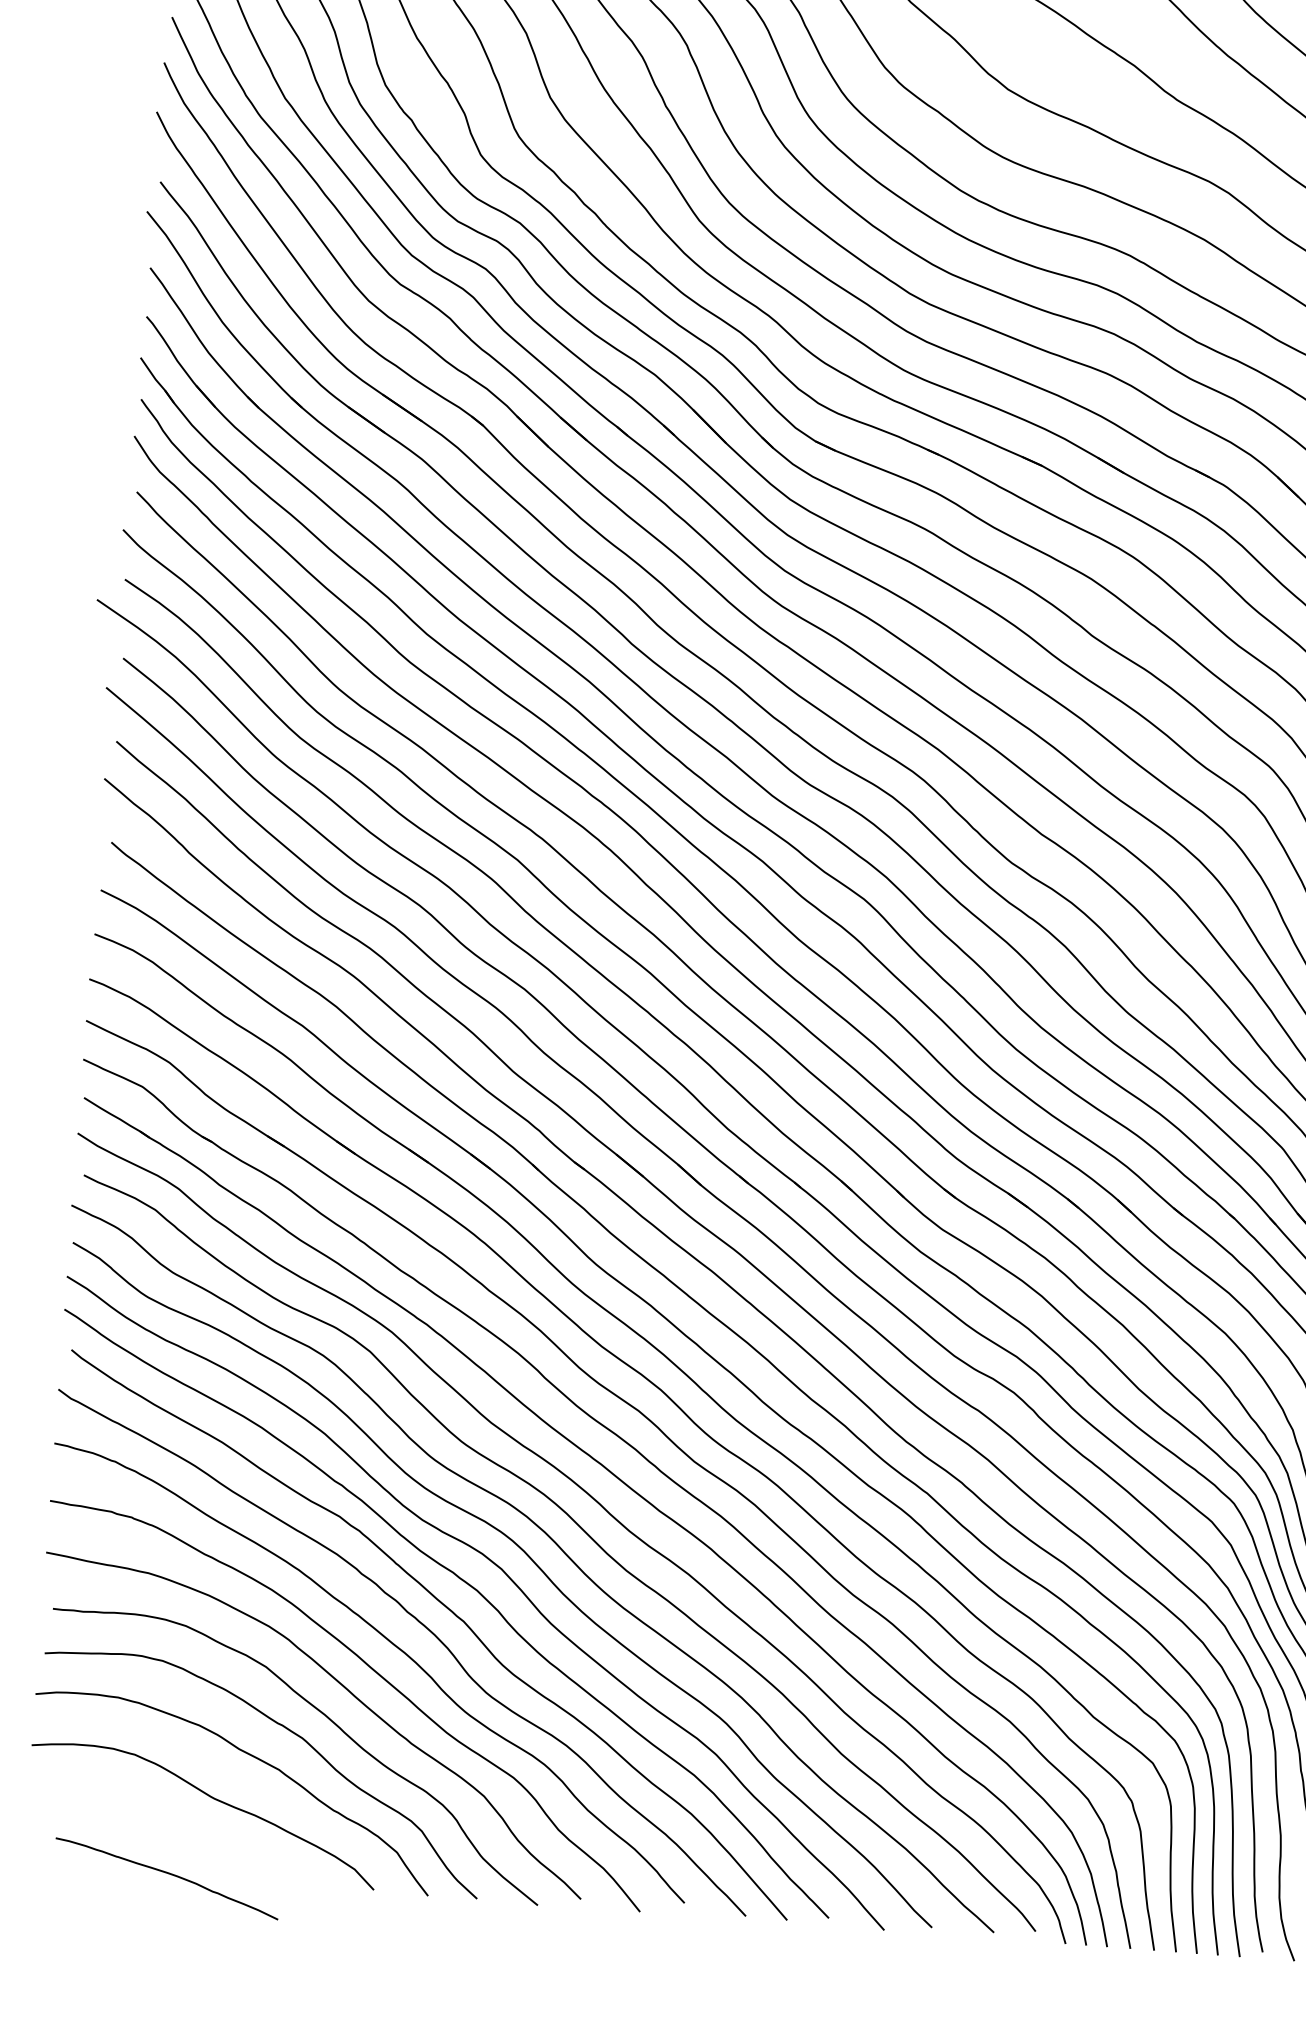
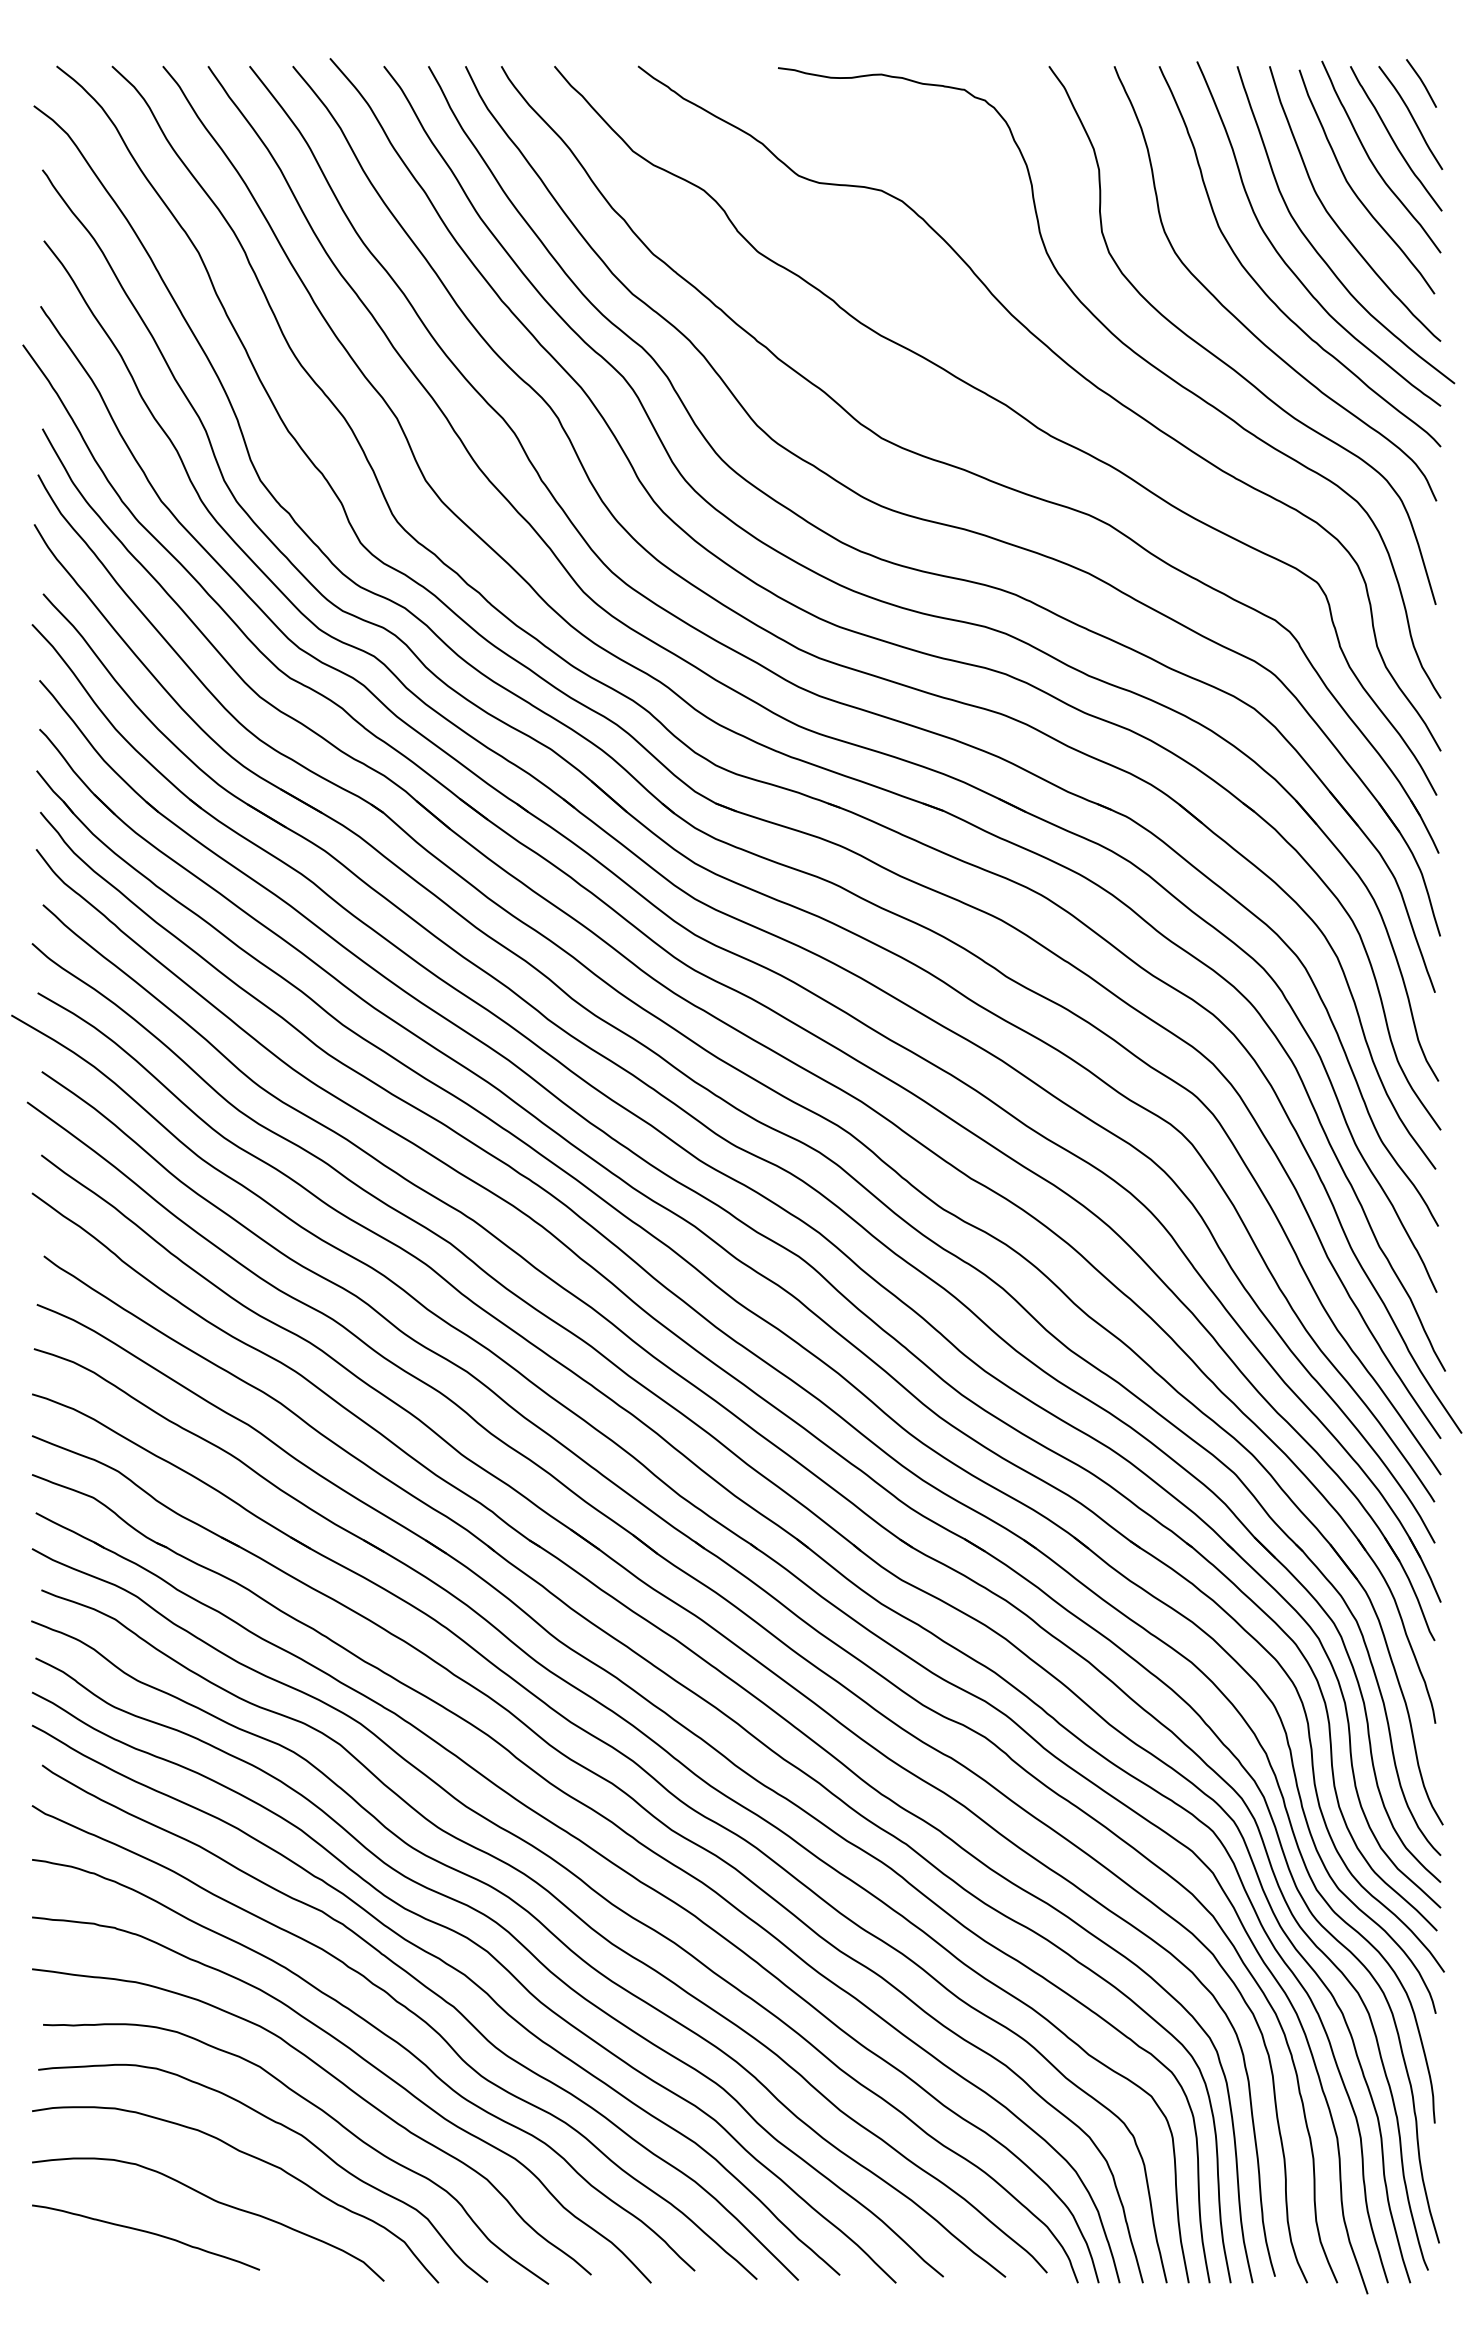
curve: (169, 1874) -> (148, 2233), moved

